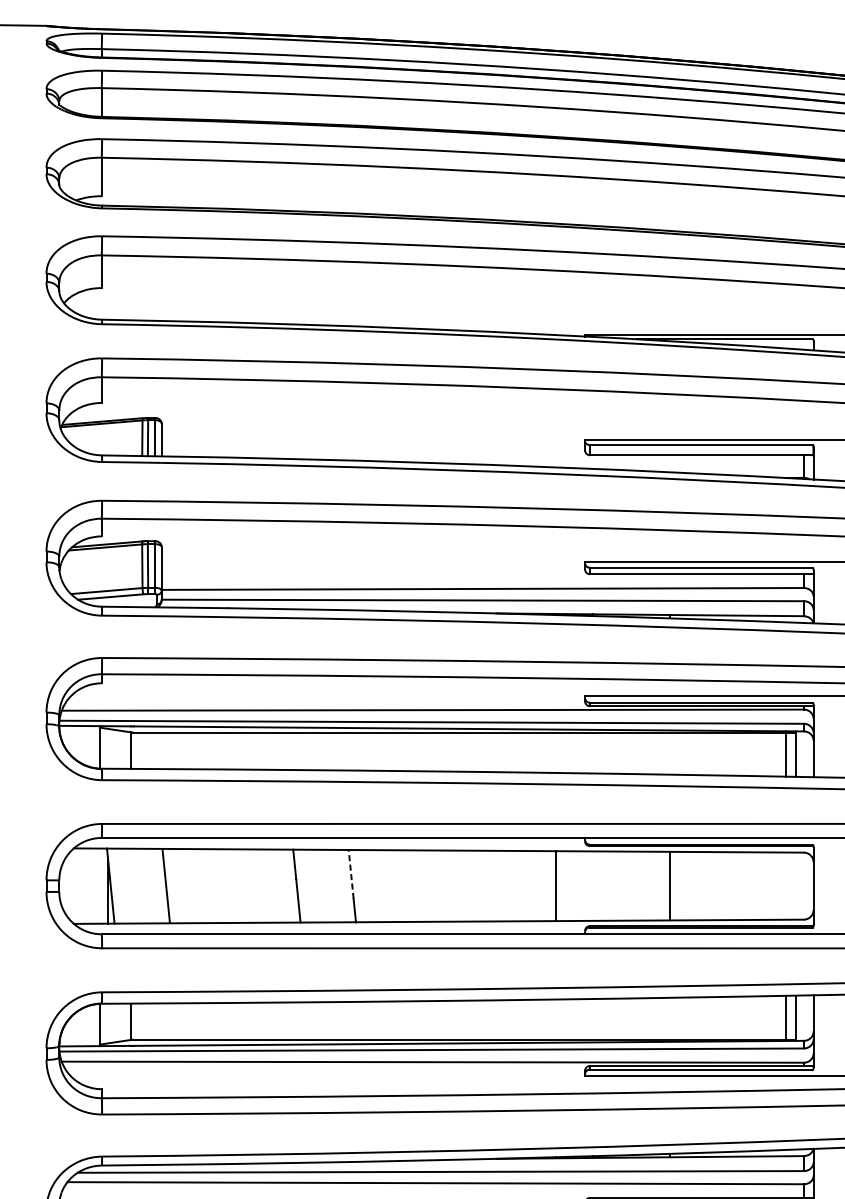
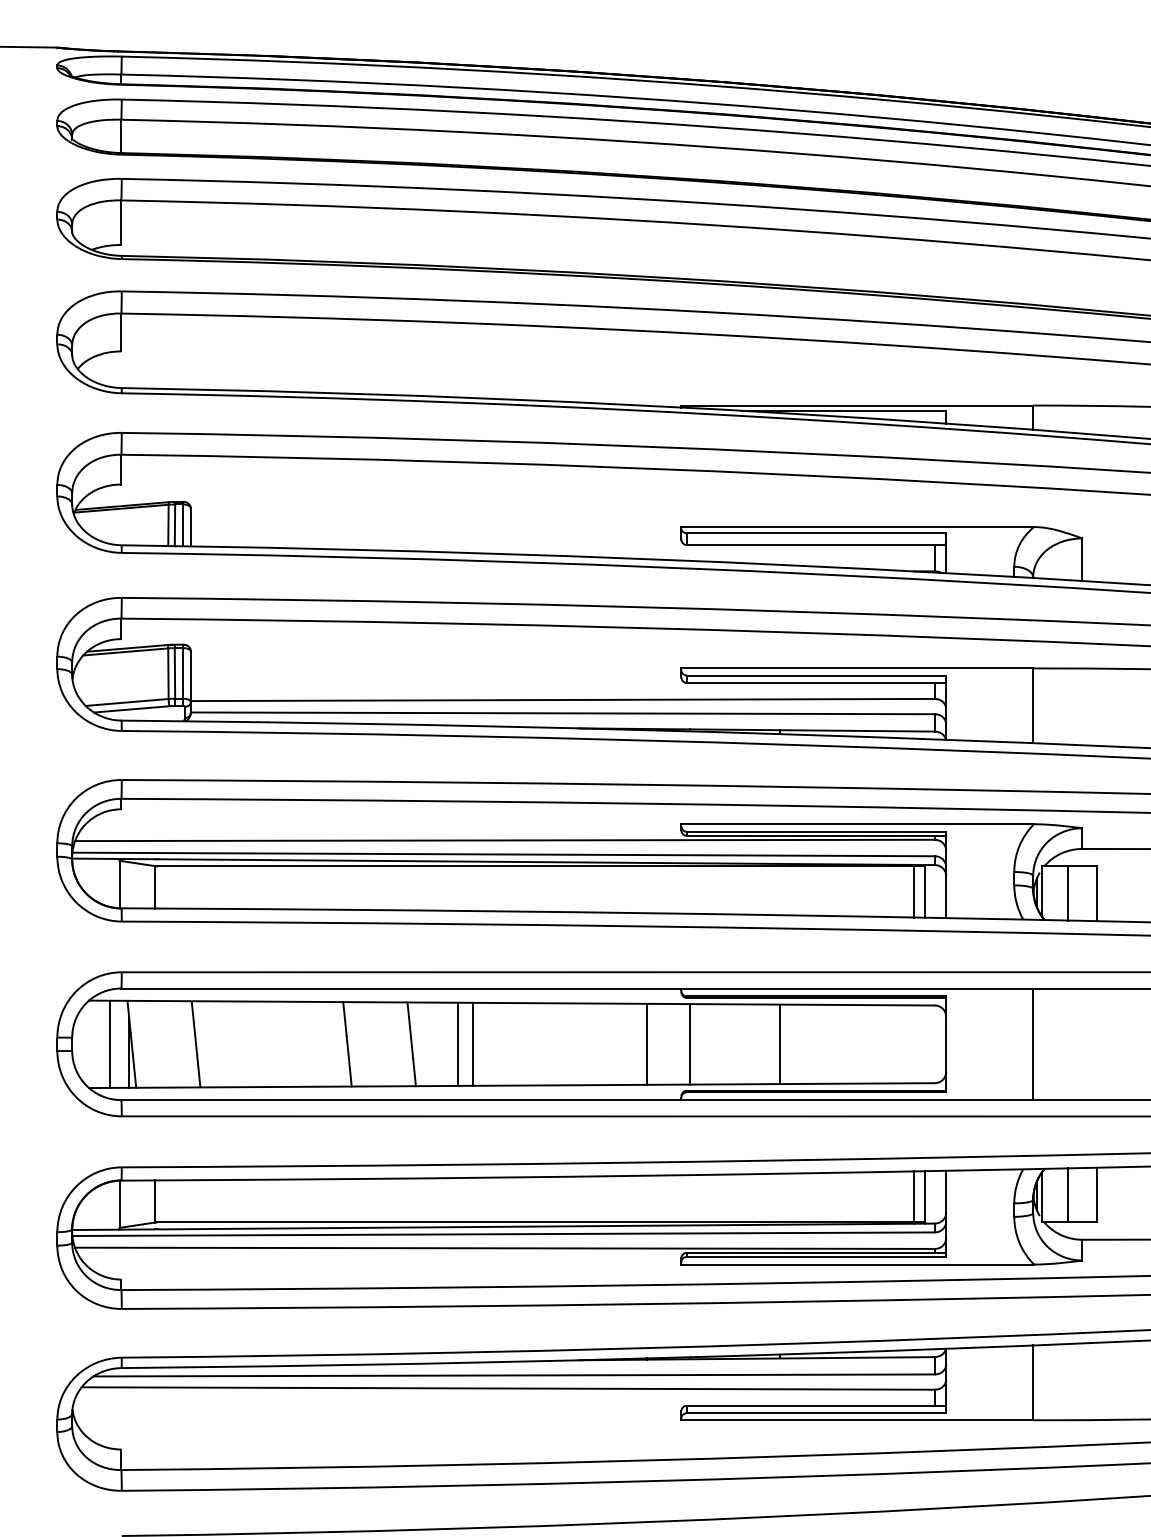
line: (351, 874) -> (410, 1030), dashed -> solid
line: (92, 885) -> (110, 1043), added
line: (392, 885) -> (458, 1043), added
line: (405, 885) -> (473, 1043), added
line: (592, 886) -> (690, 1044), added

